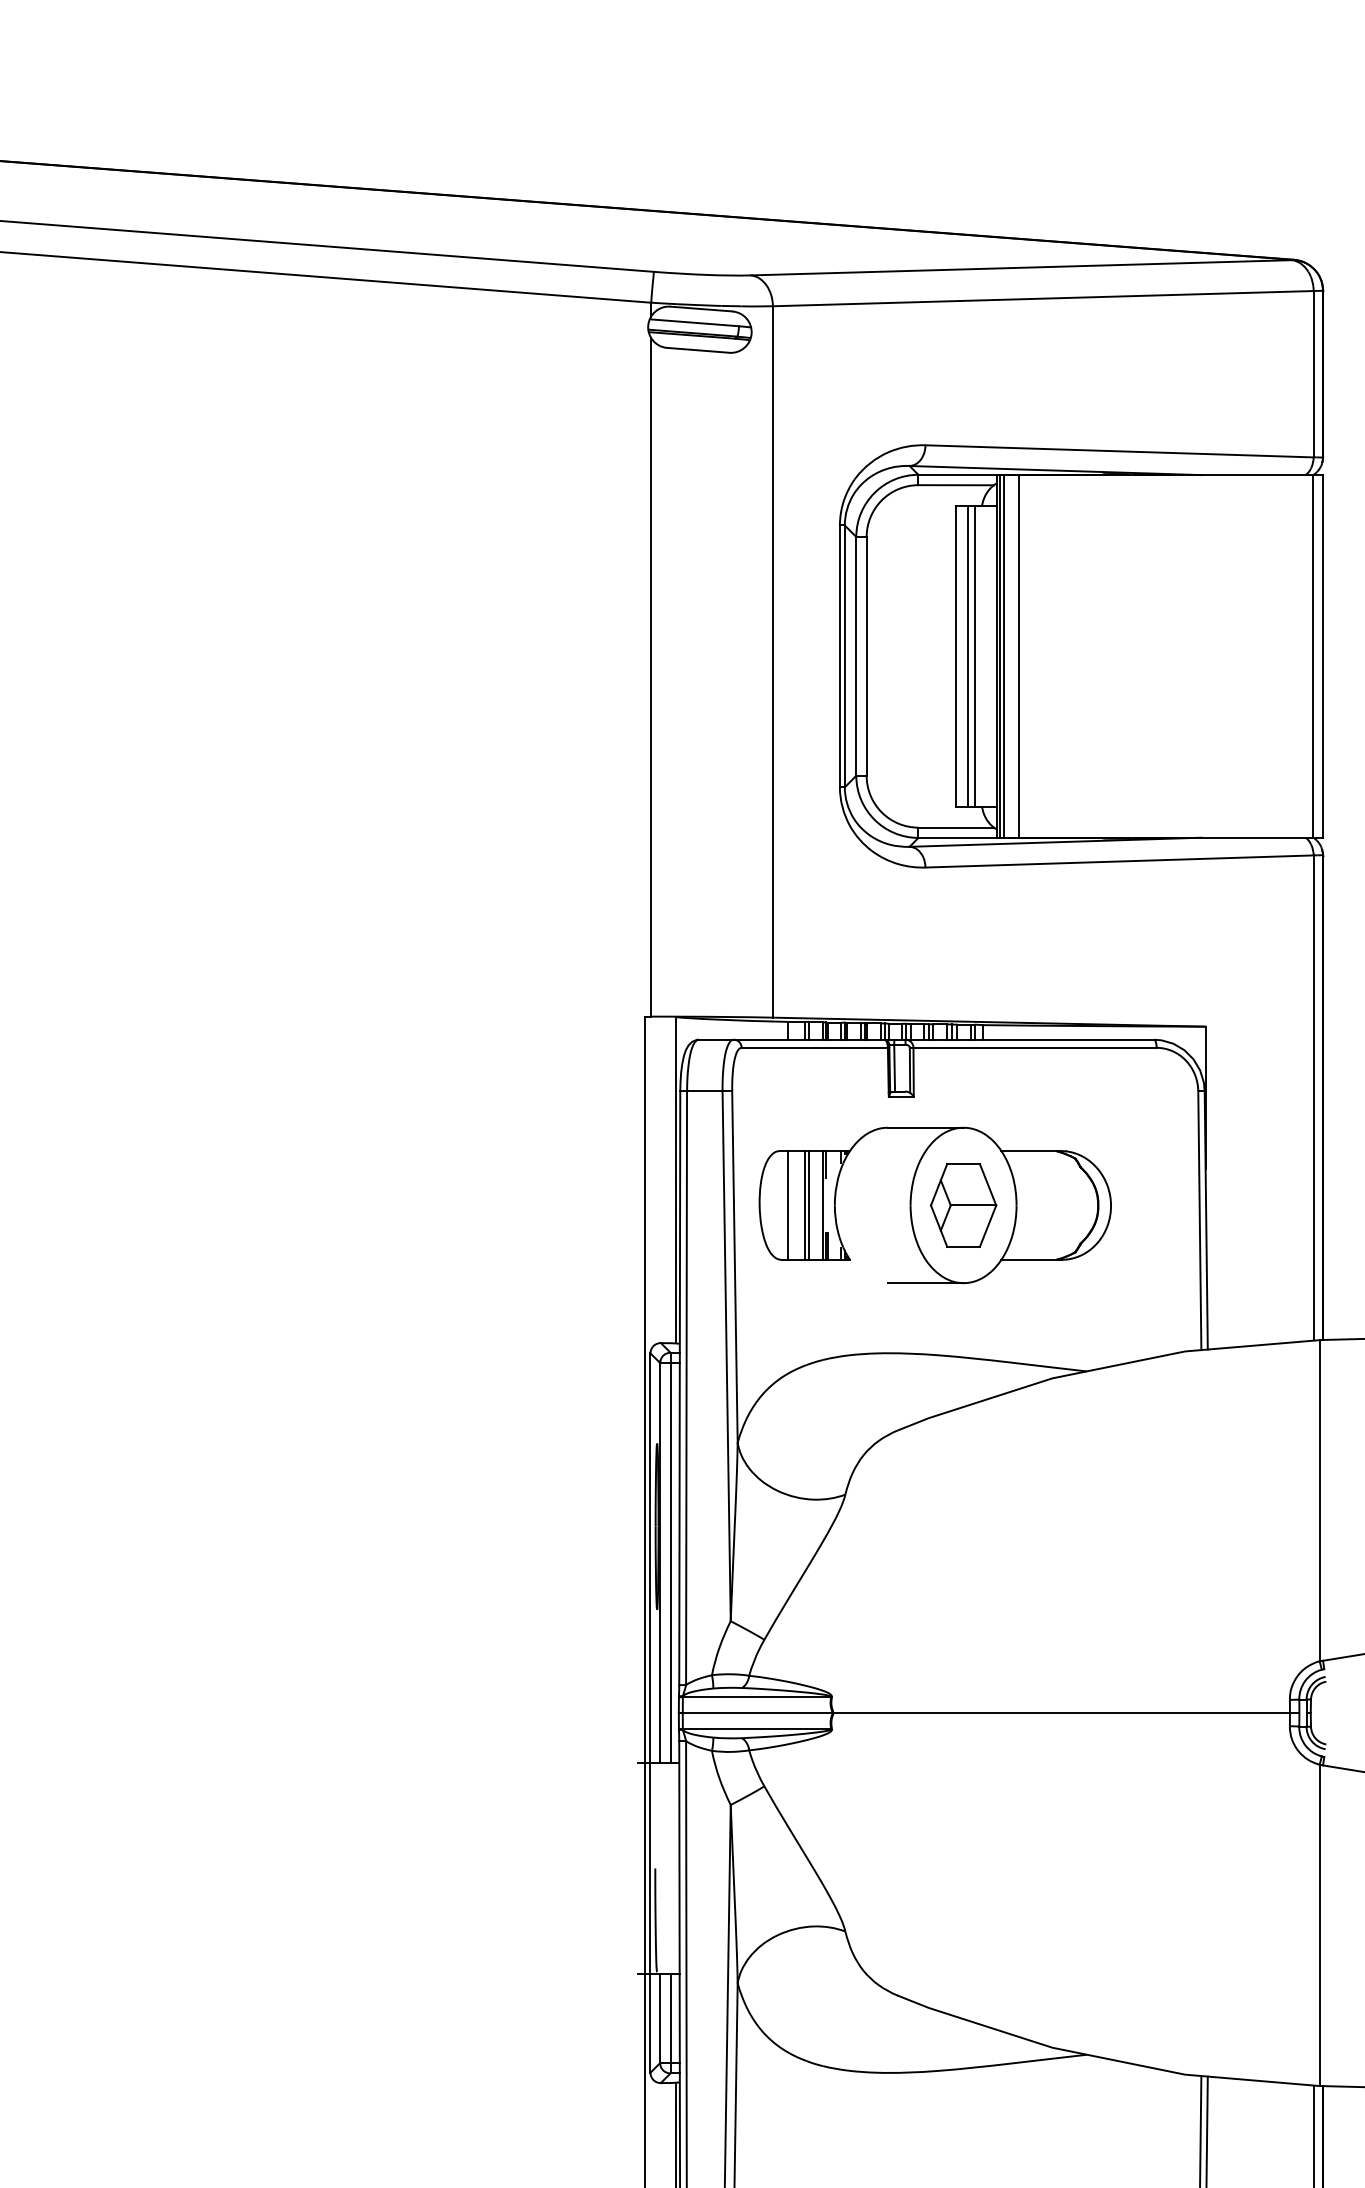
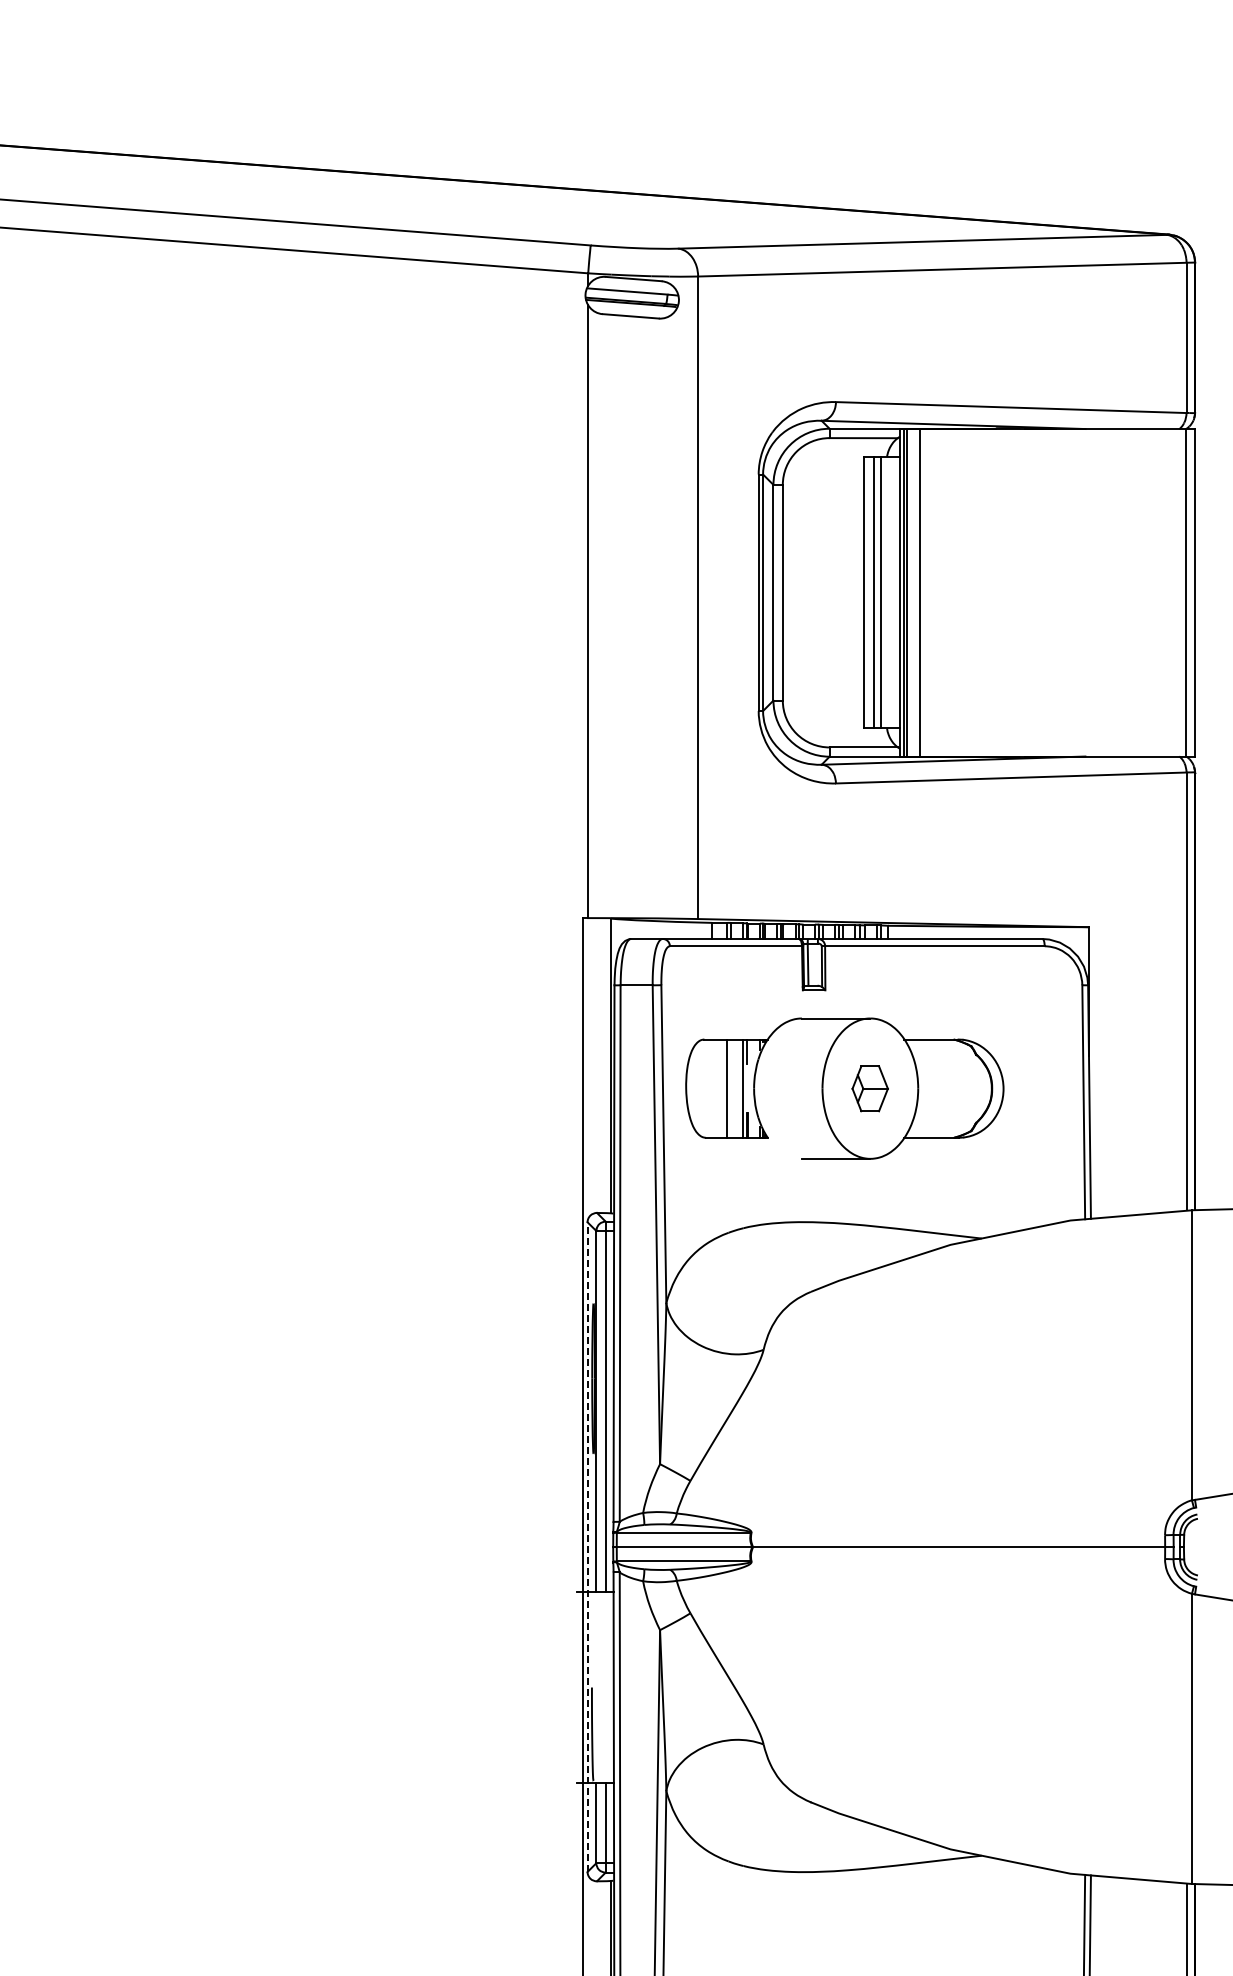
line: (788, 1205) -> (712, 1088), removed
line: (808, 1205) -> (730, 1088), removed
part: (962, 1205) -> (869, 1088), size x0.6
line: (650, 1713) -> (587, 1547), solid -> dashed

